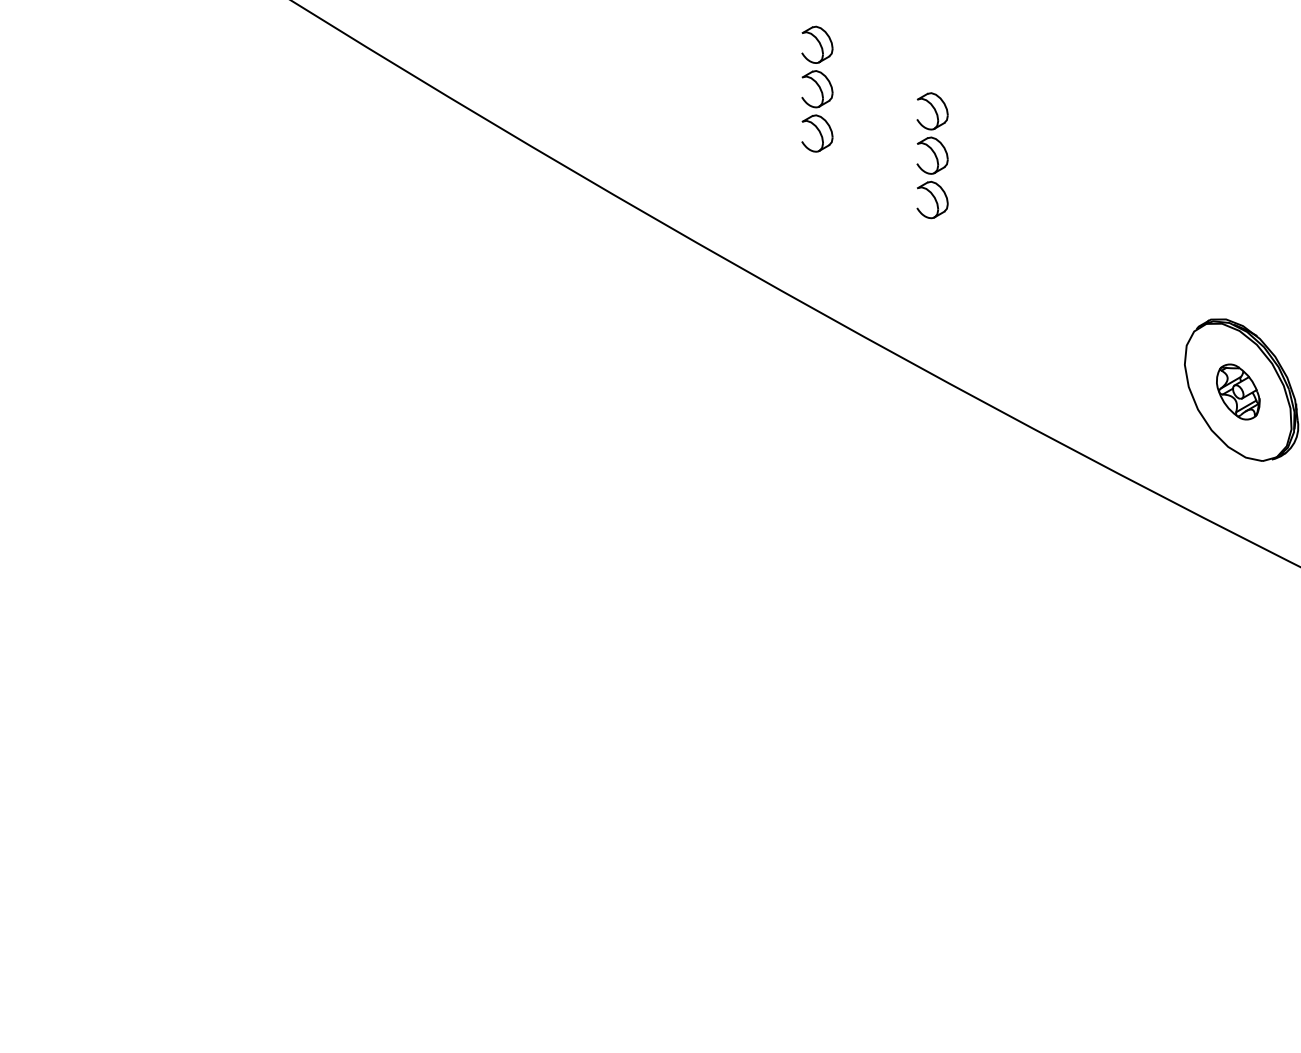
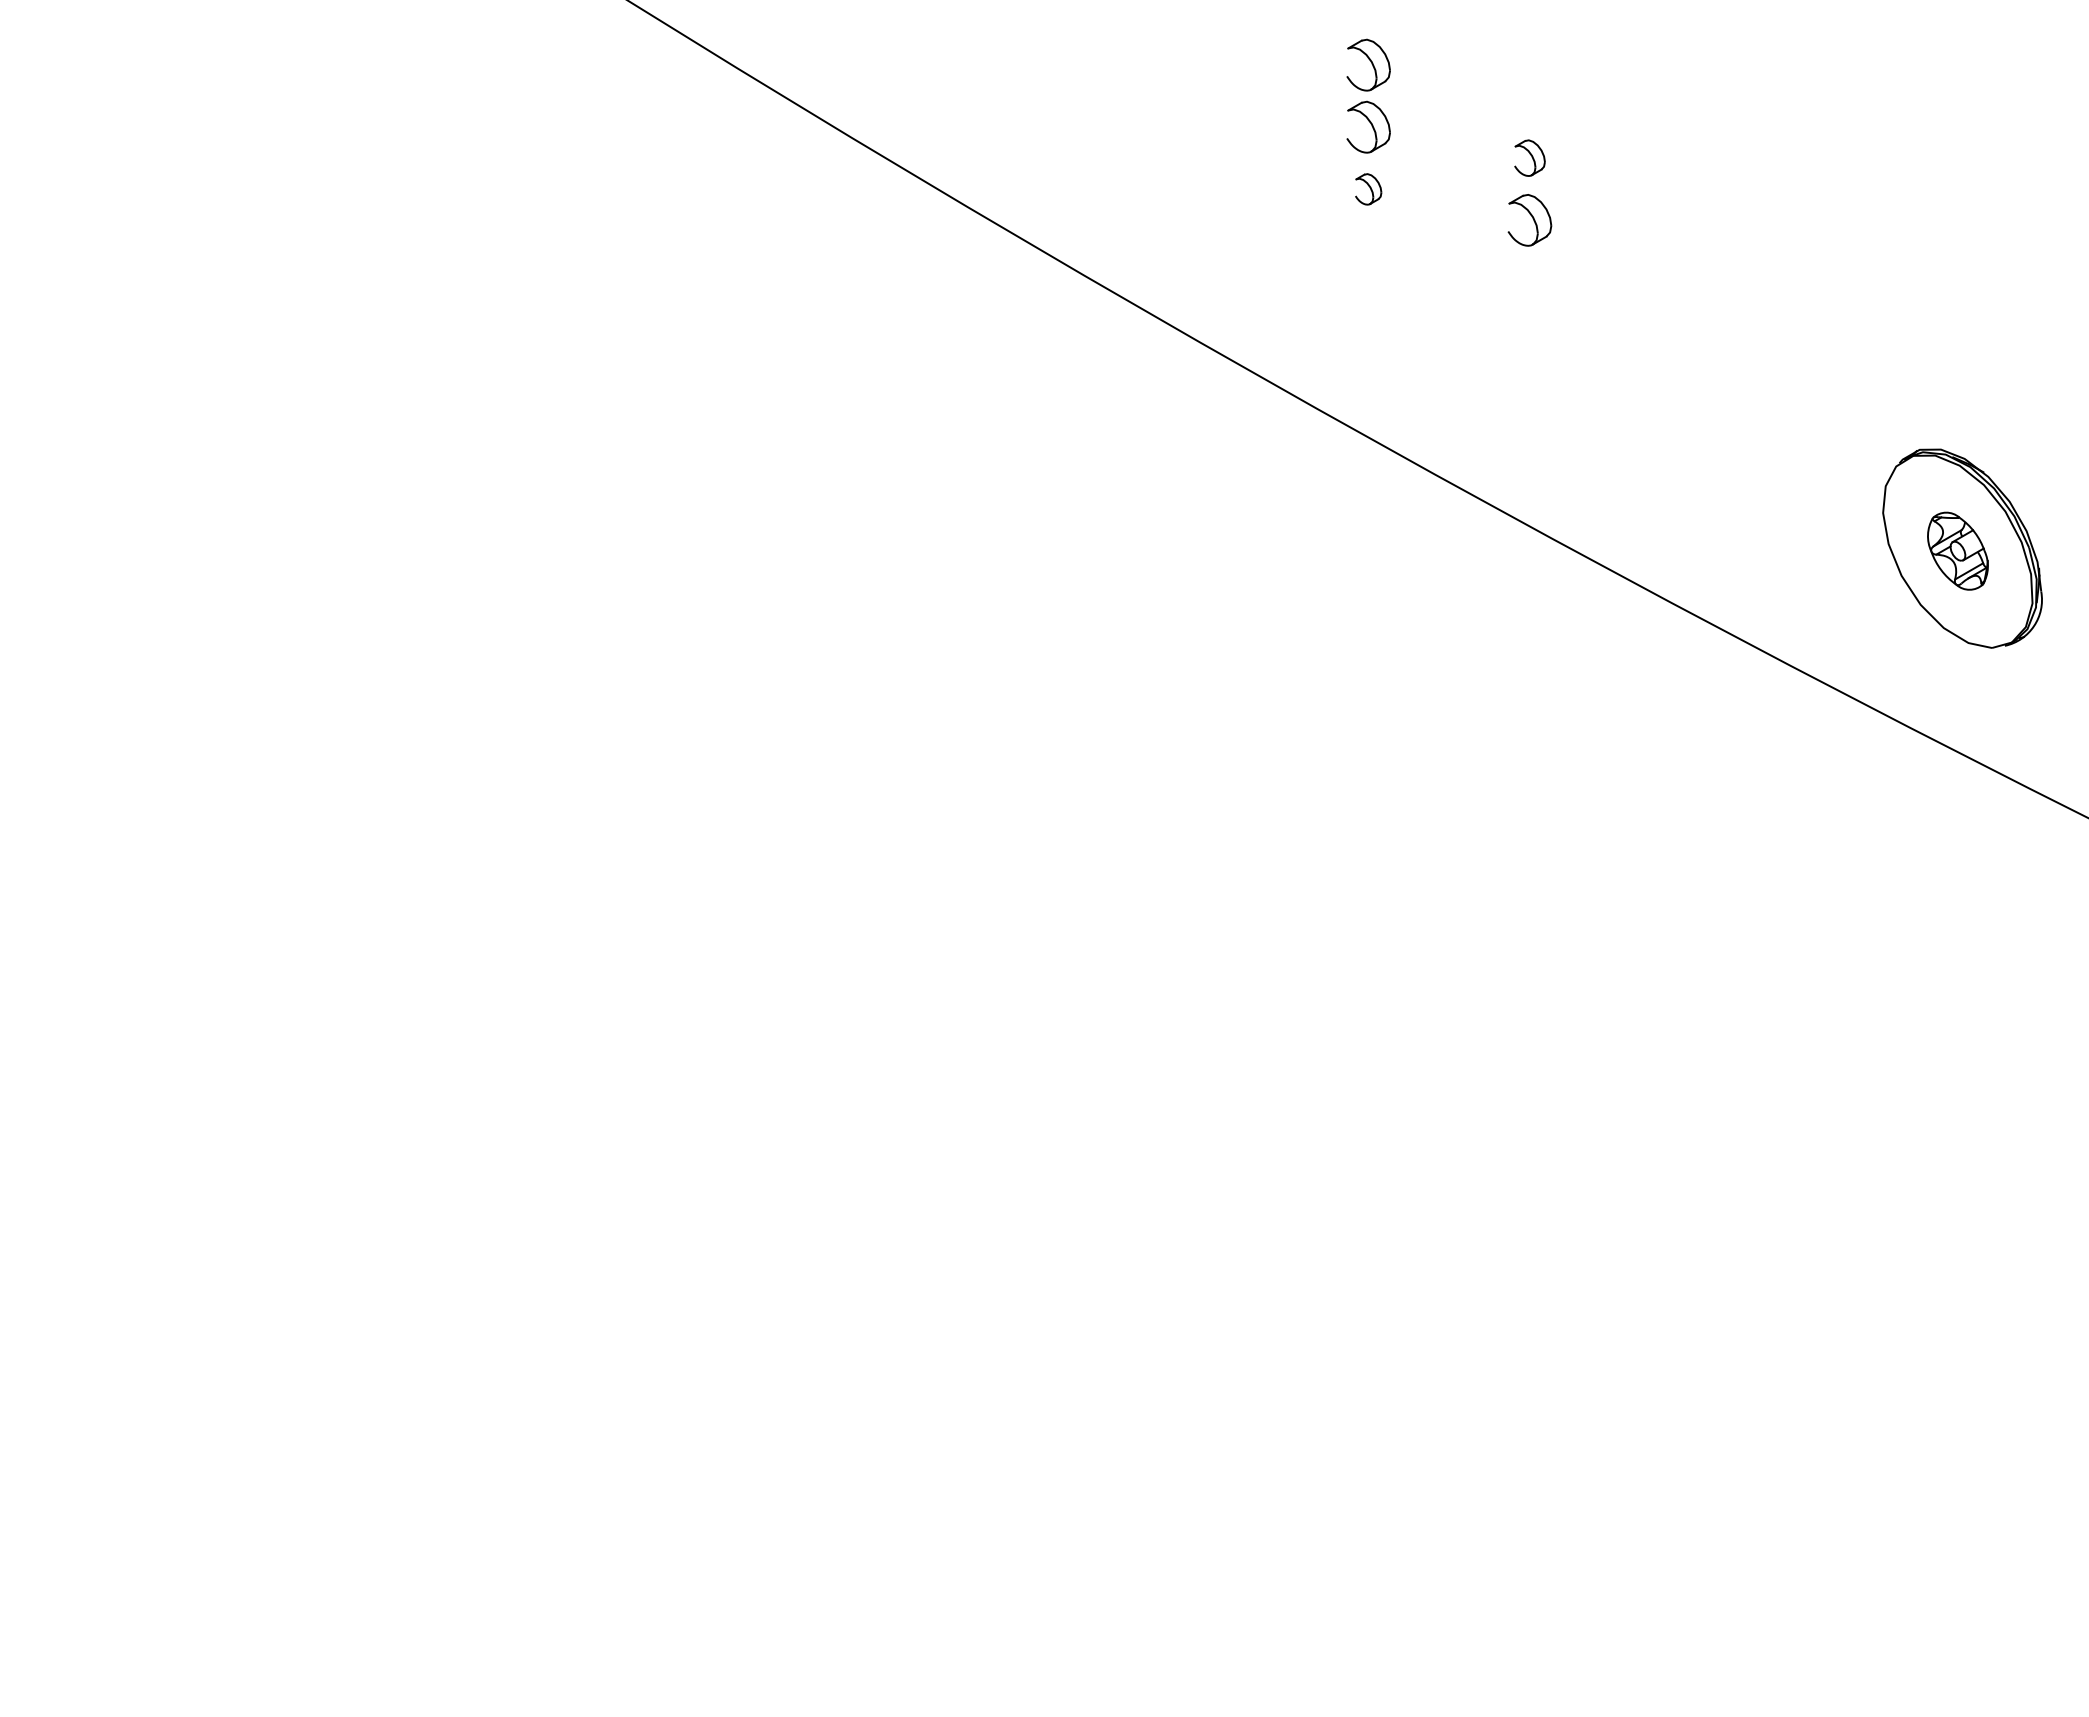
part: (932, 110) -> (1529, 157), size x0.7
part: (817, 133) -> (1368, 189), size x0.6
part: (932, 200) -> (1529, 282), removed

